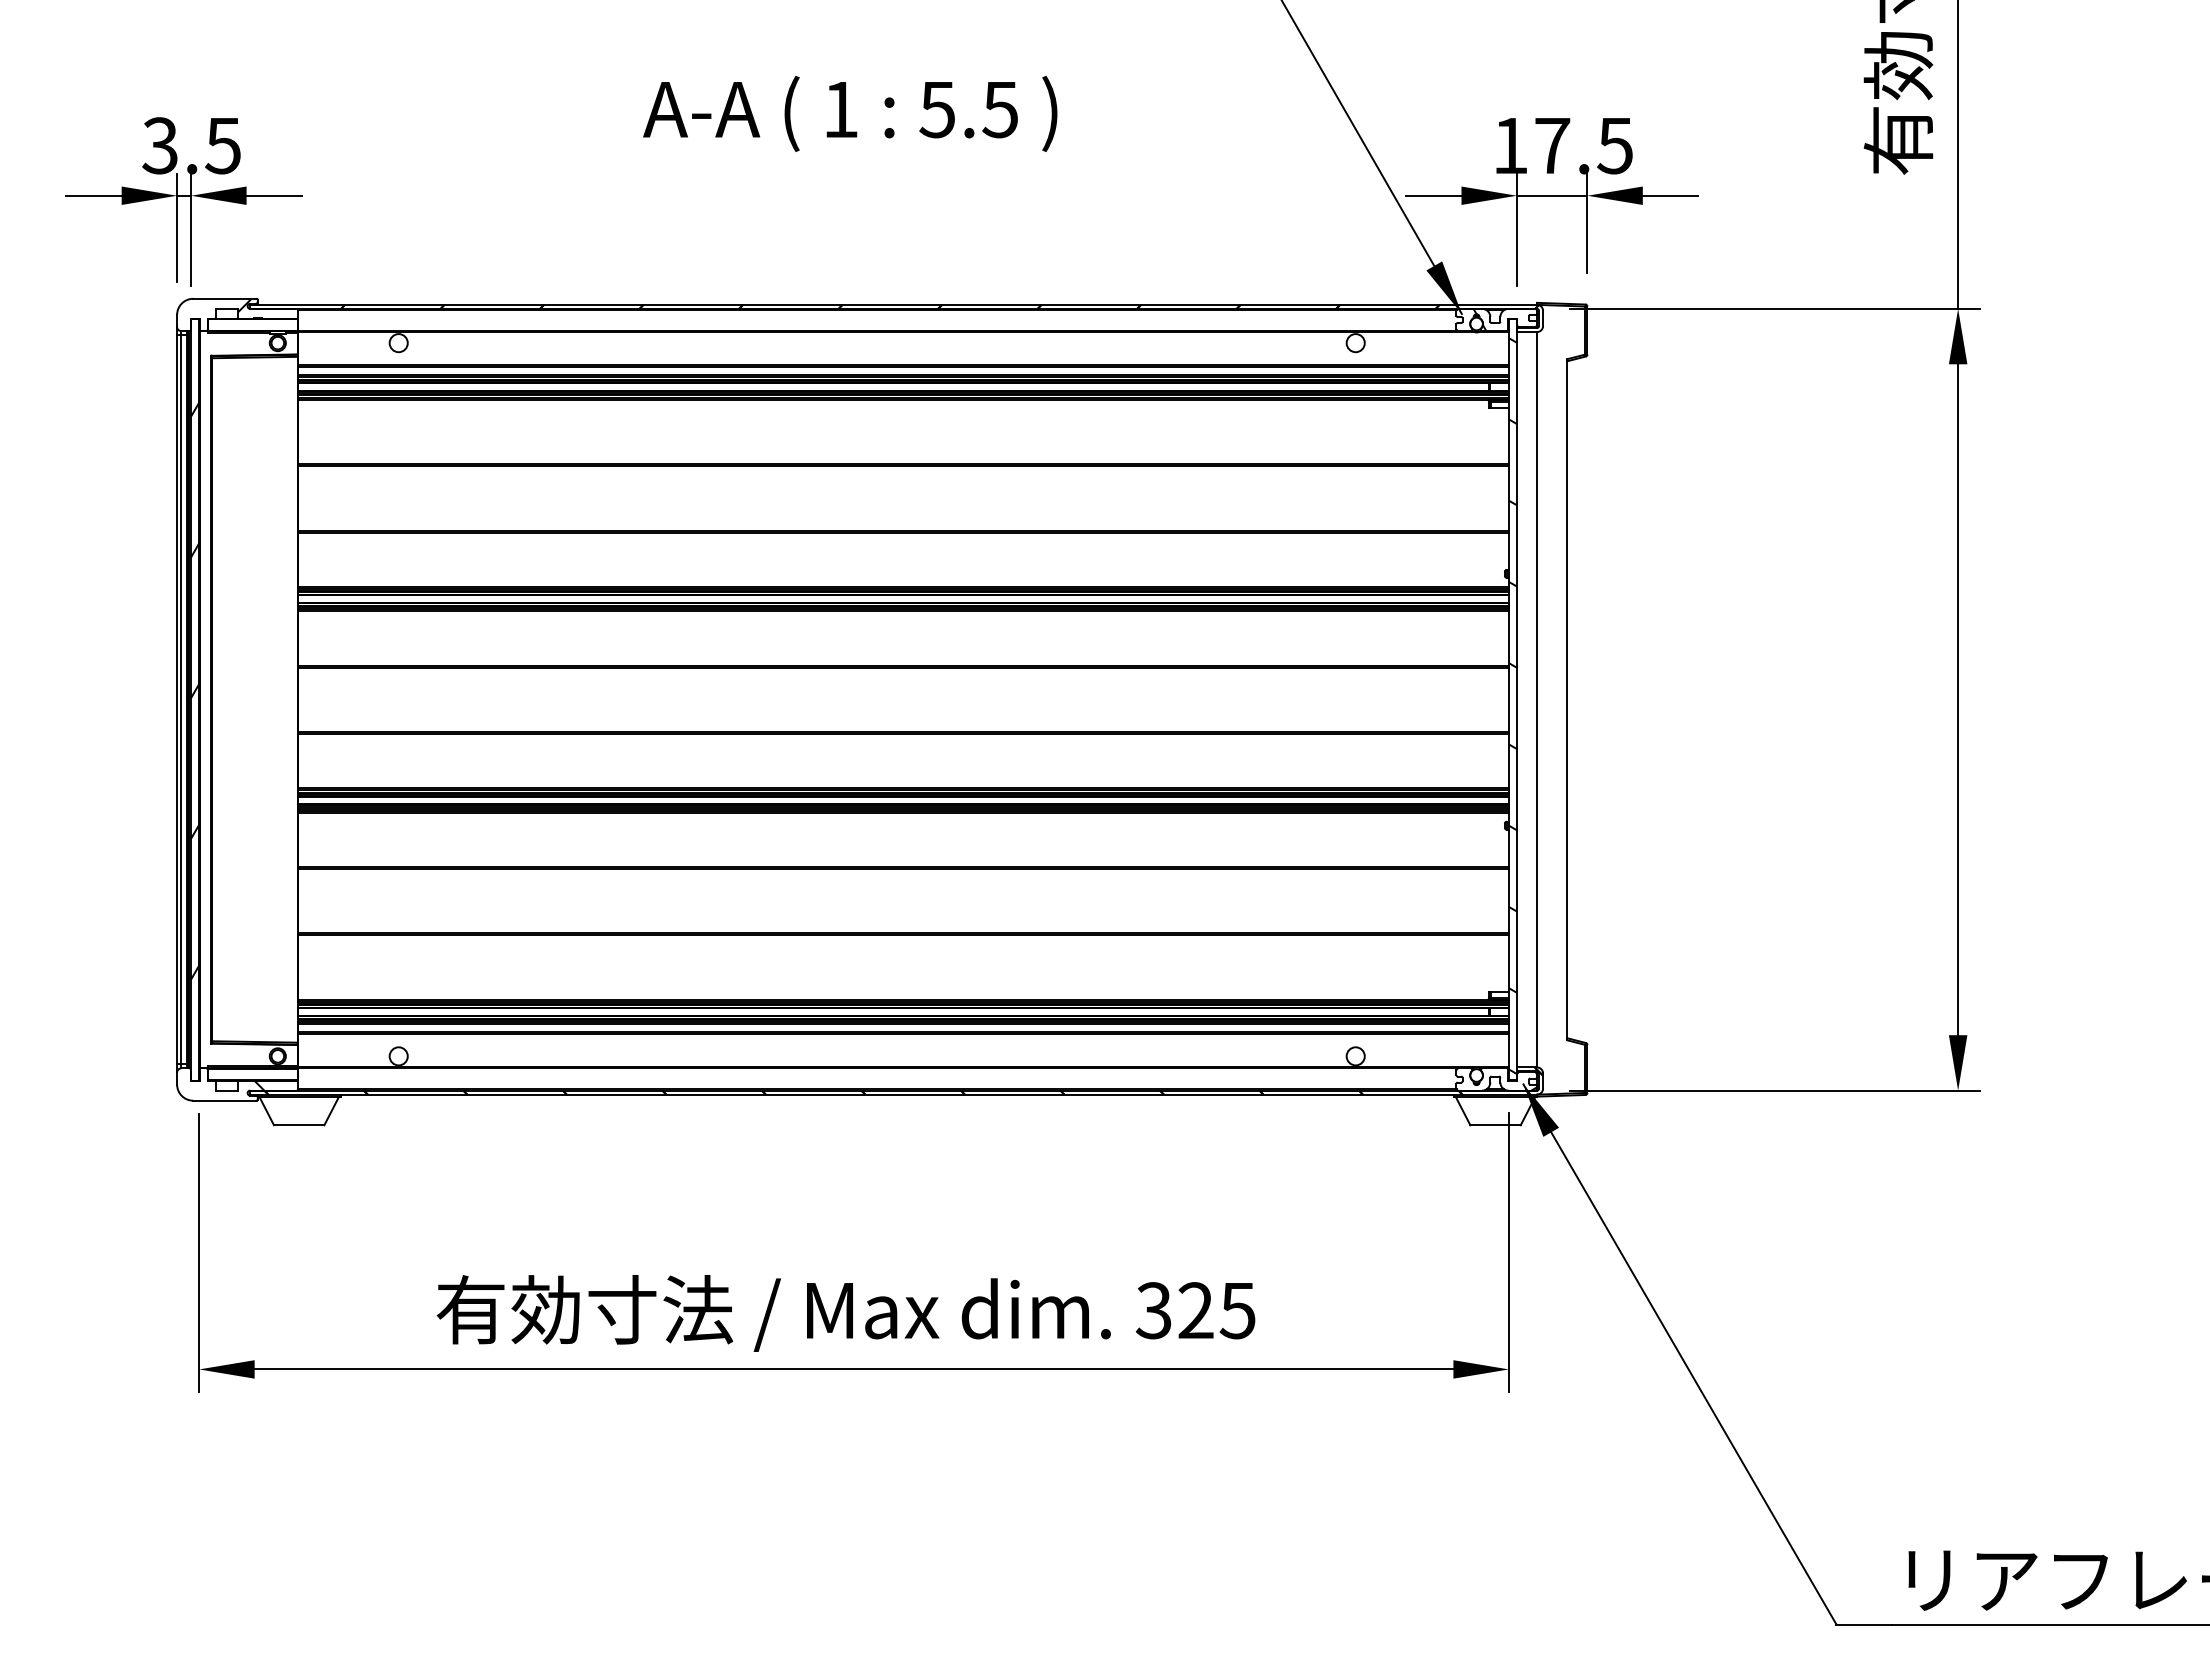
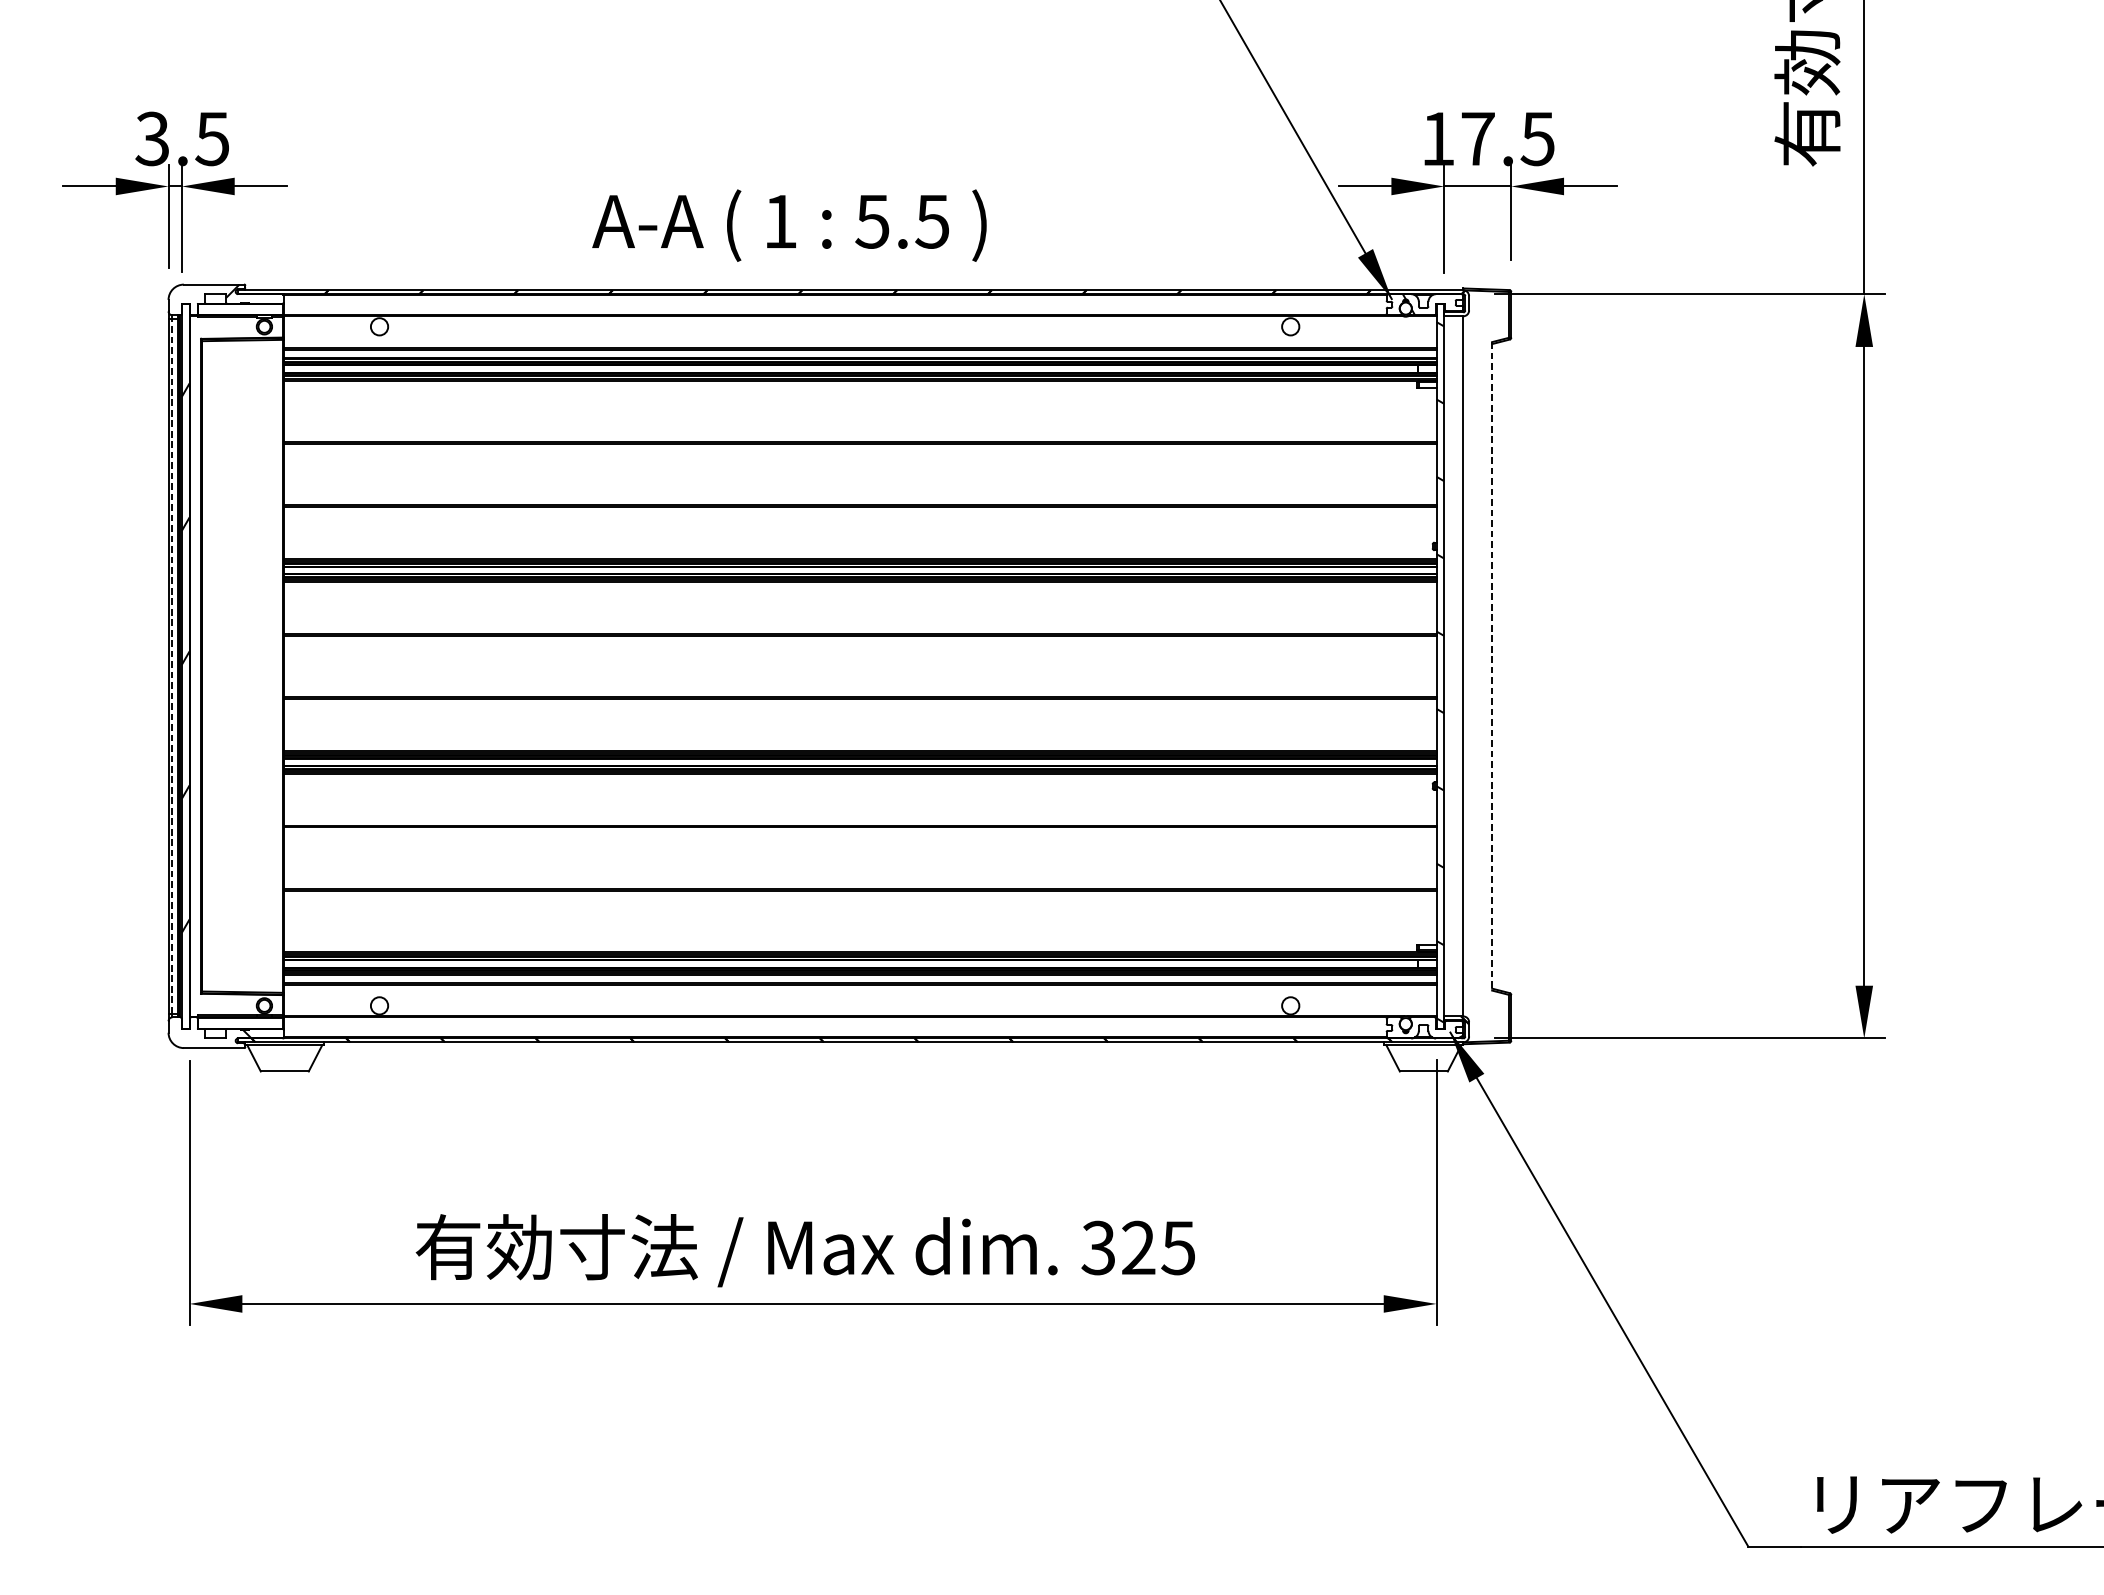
text: (850, 113) -> (789, 225), moved
line: (181, 699) -> (172, 666), solid -> dashed
line: (1567, 699) -> (1492, 666), solid -> dashed

